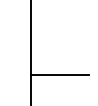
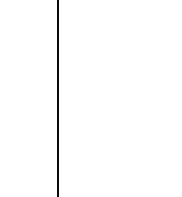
line: (59, 75) -> (110, 140), removed

